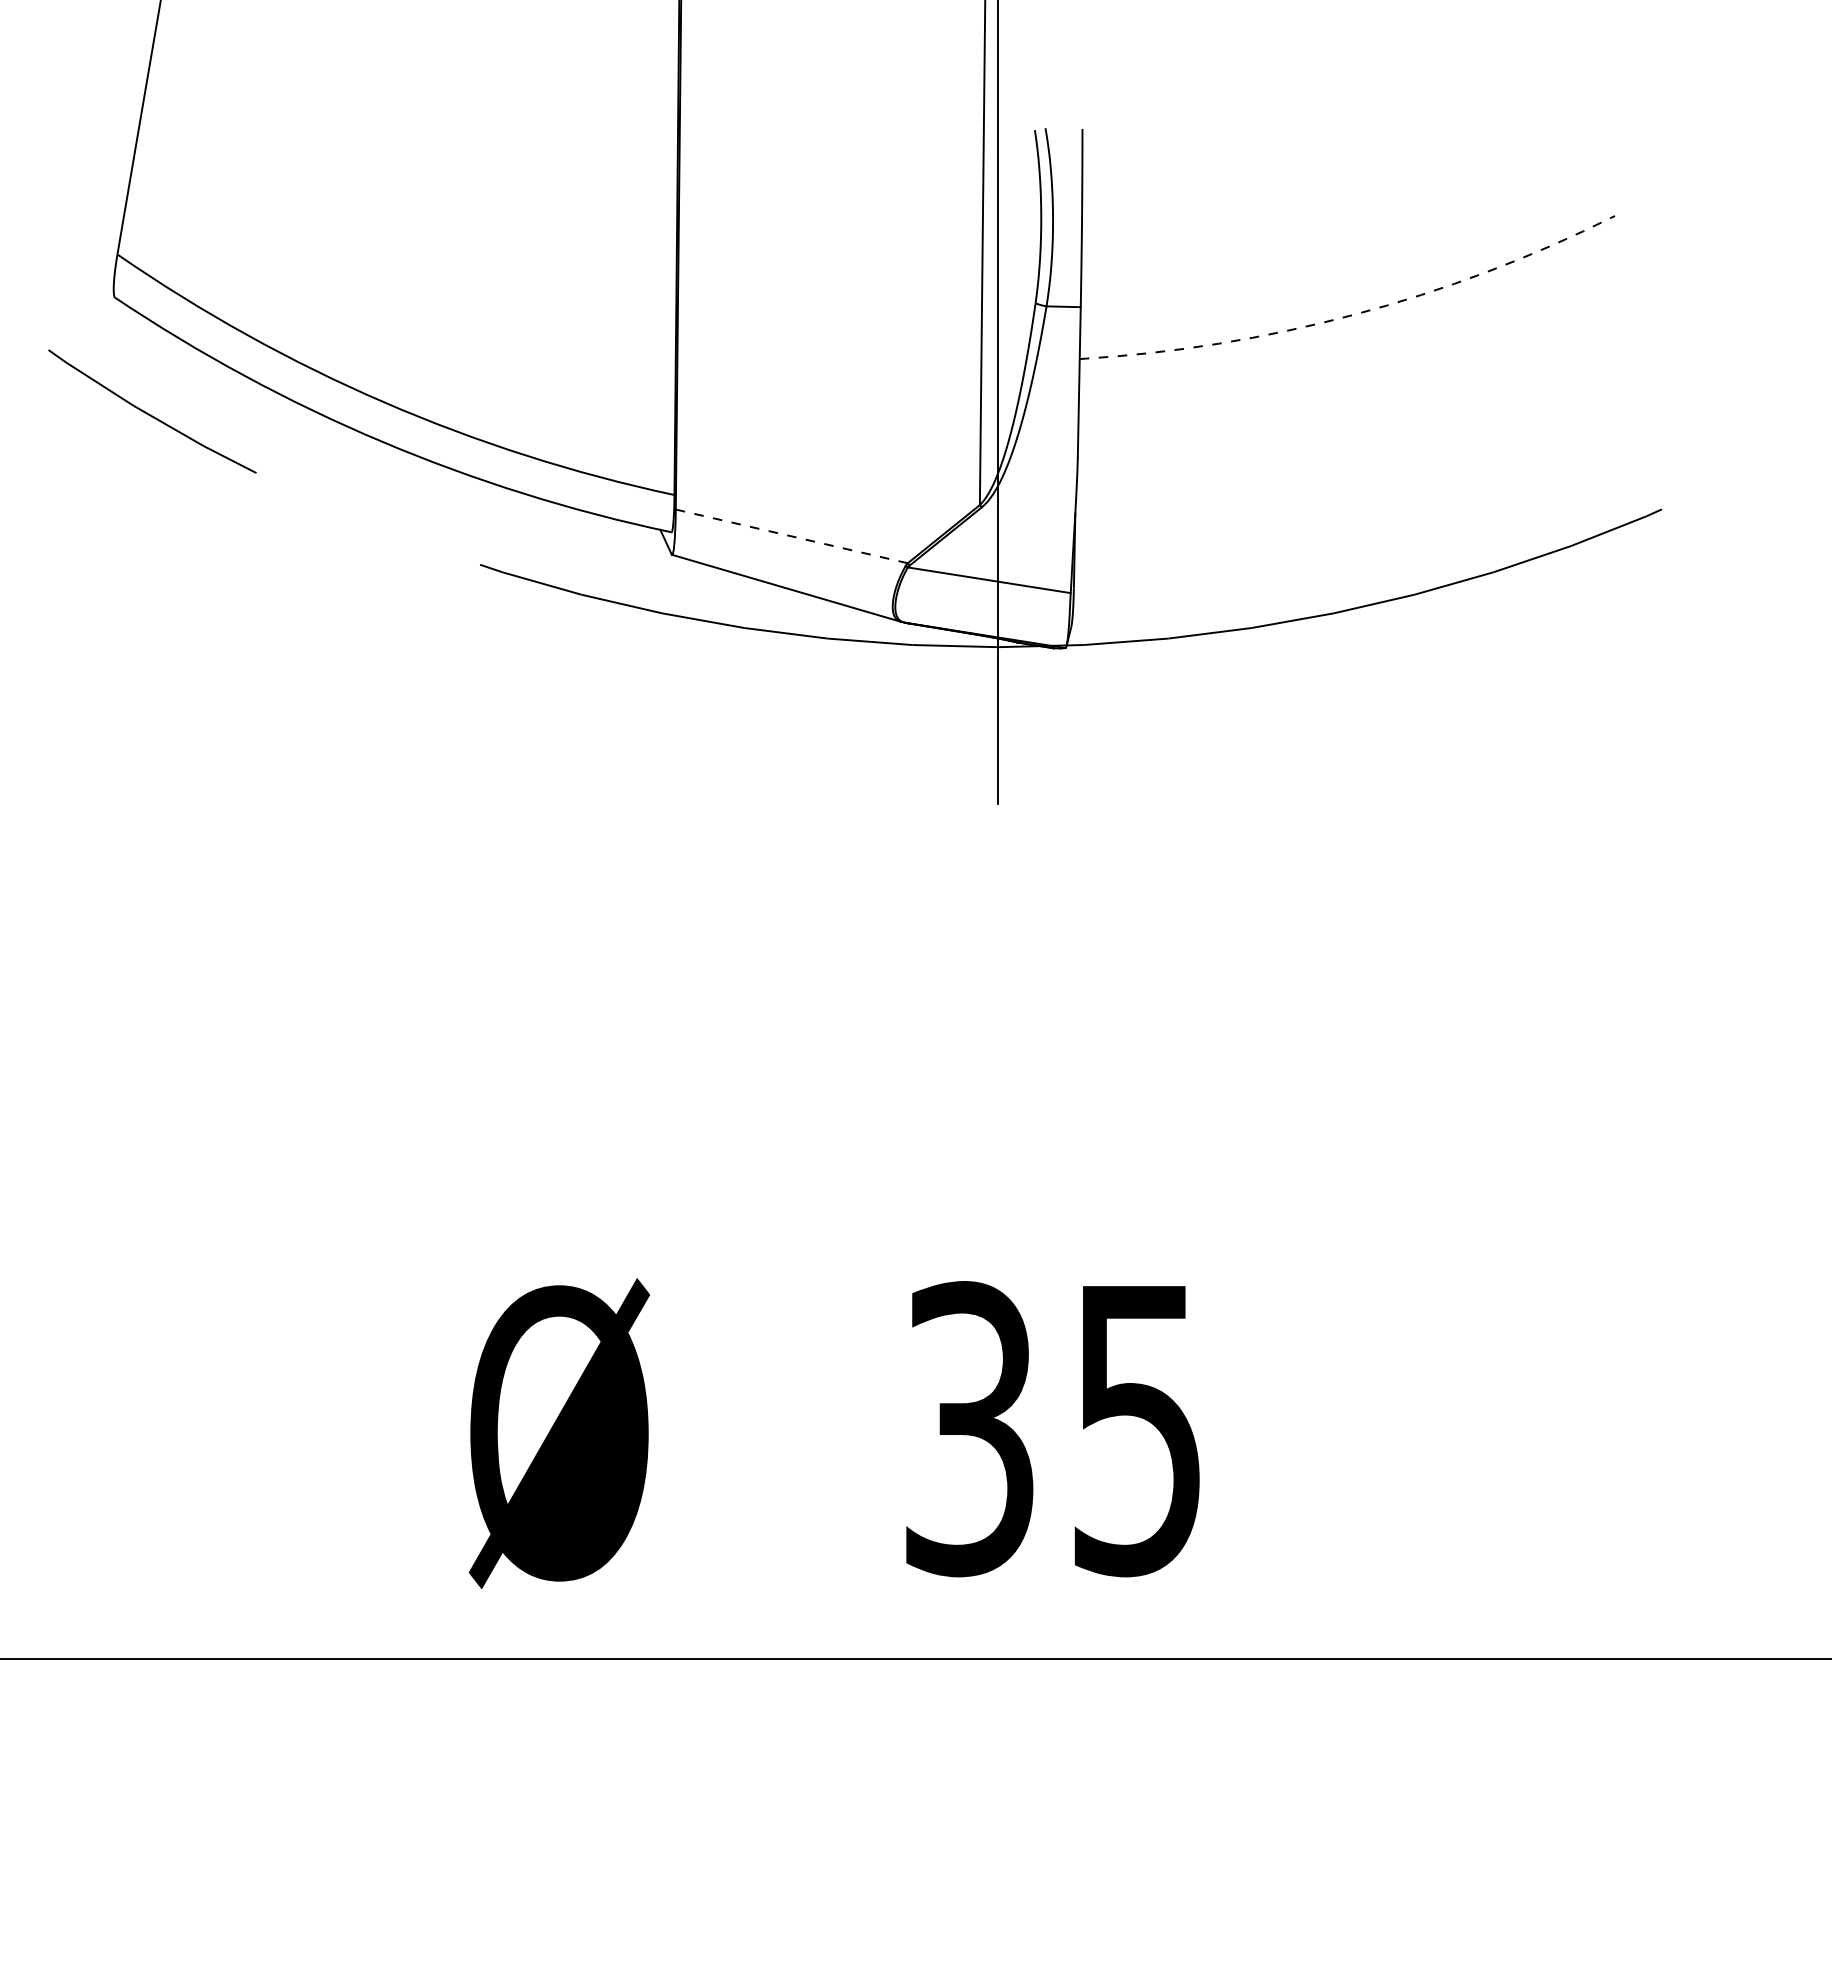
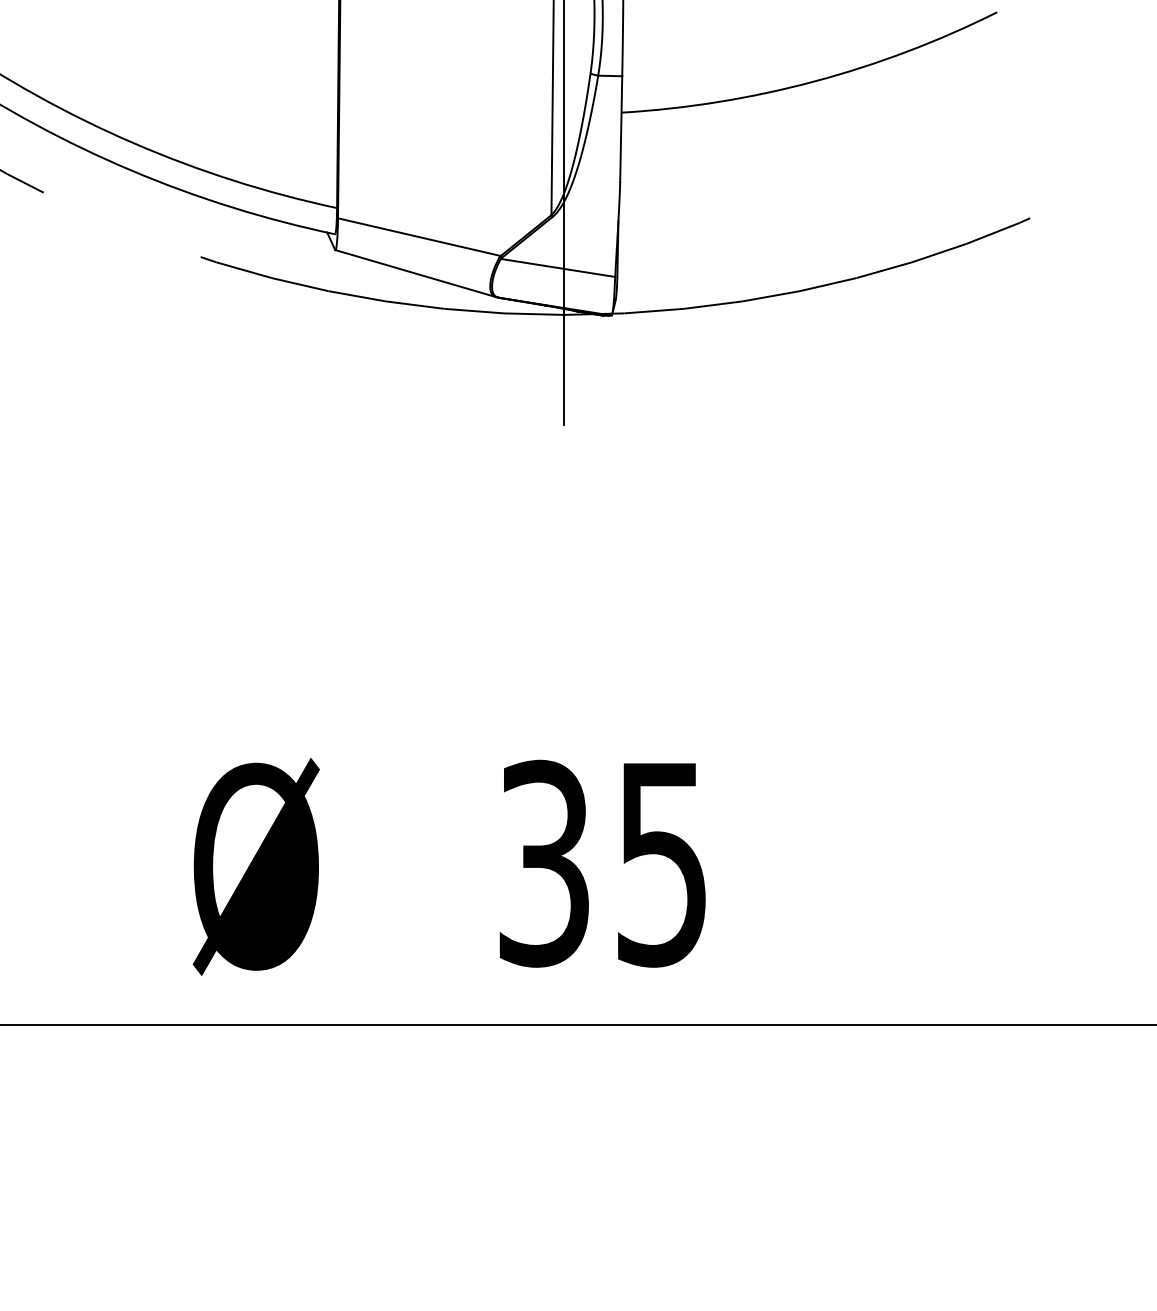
arc: (1354, 314) -> (814, 81), dashed -> solid
line: (791, 536) -> (419, 237), dashed -> solid

